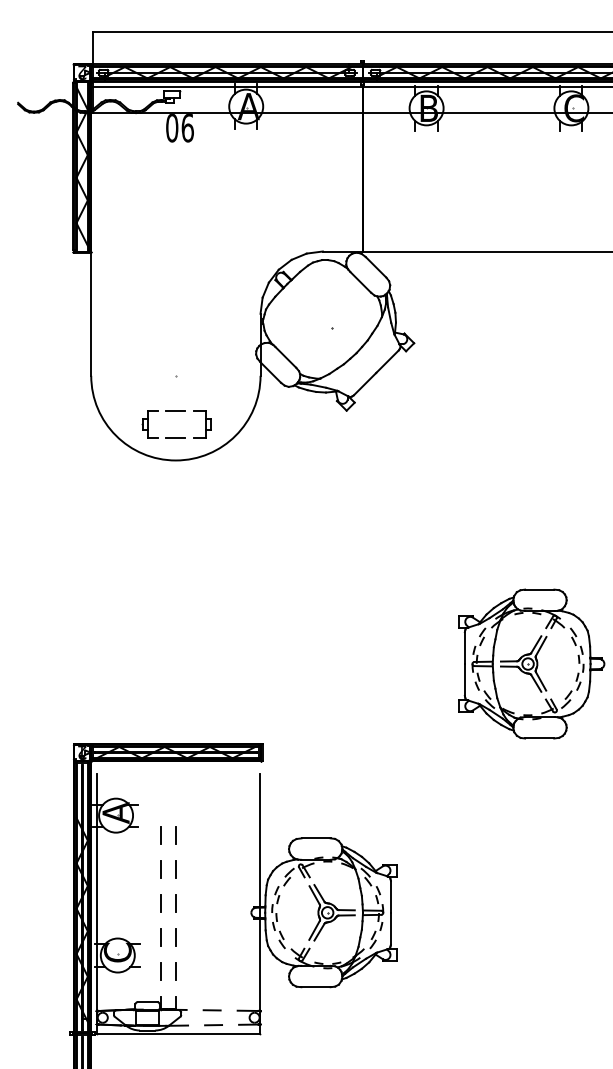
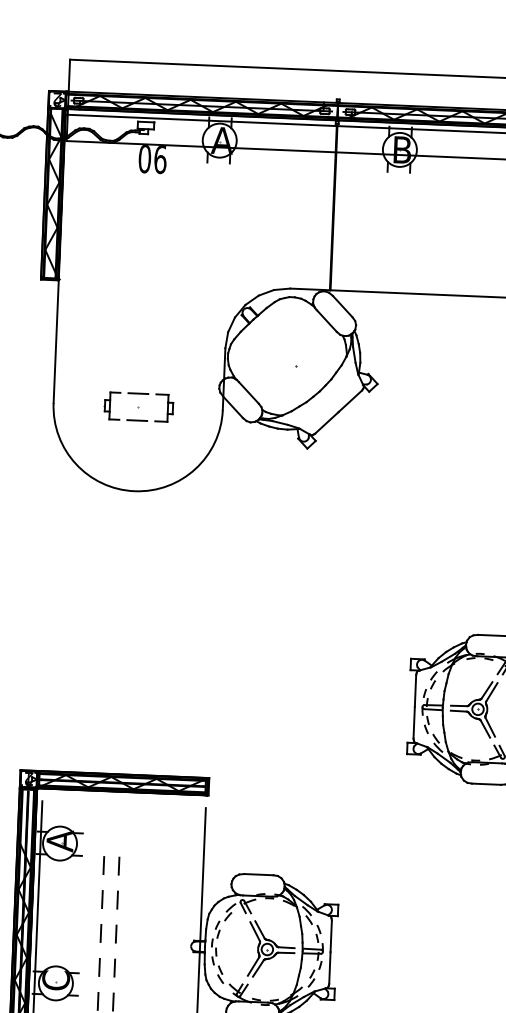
part: (176, 411) -> (139, 394), moved

